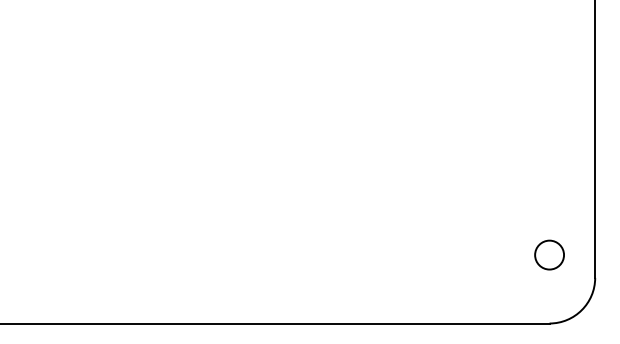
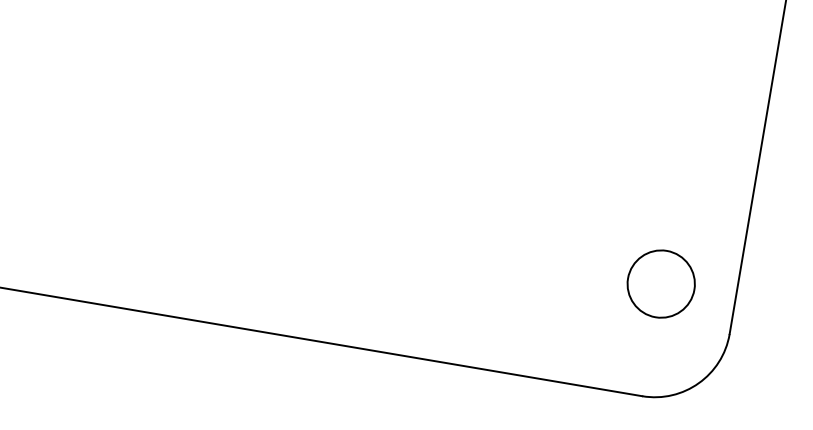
circle: (549, 254) -> (661, 283), size x1.4

